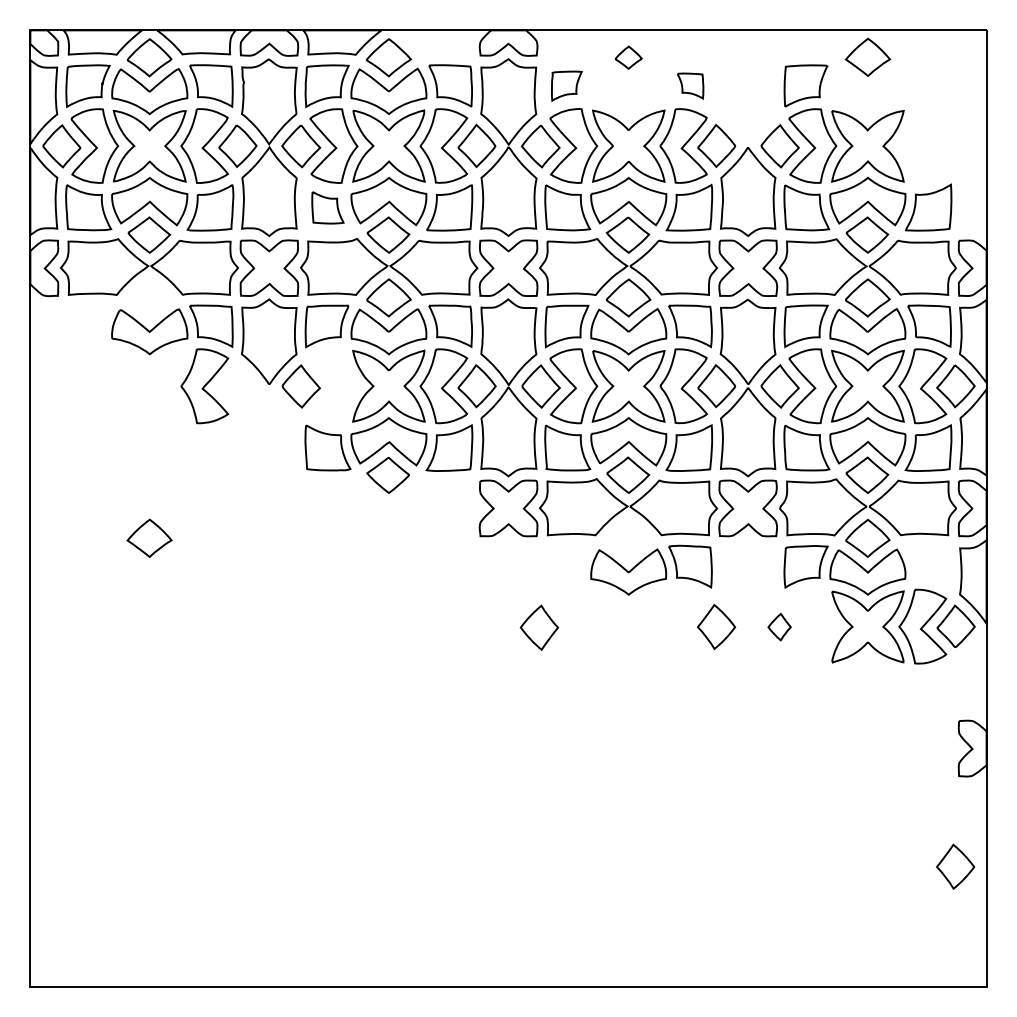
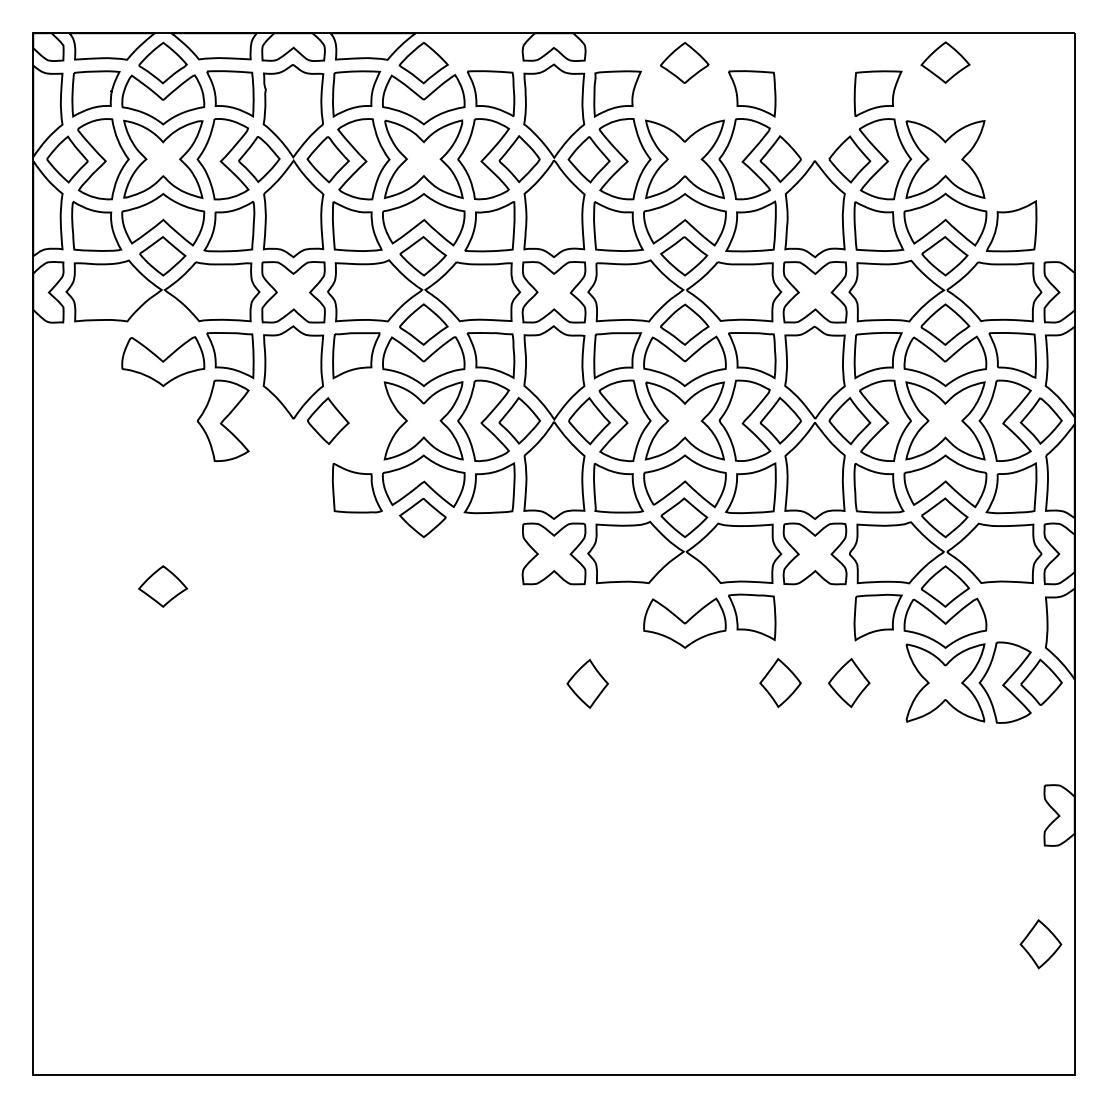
part: (628, 57) -> (684, 62), size x1.67
part: (566, 85) -> (617, 93), size x1.43
part: (690, 85) -> (752, 93), size x1.67
part: (328, 207) -> (357, 226), size x1.43
part: (779, 627) -> (849, 683), size x1.67

